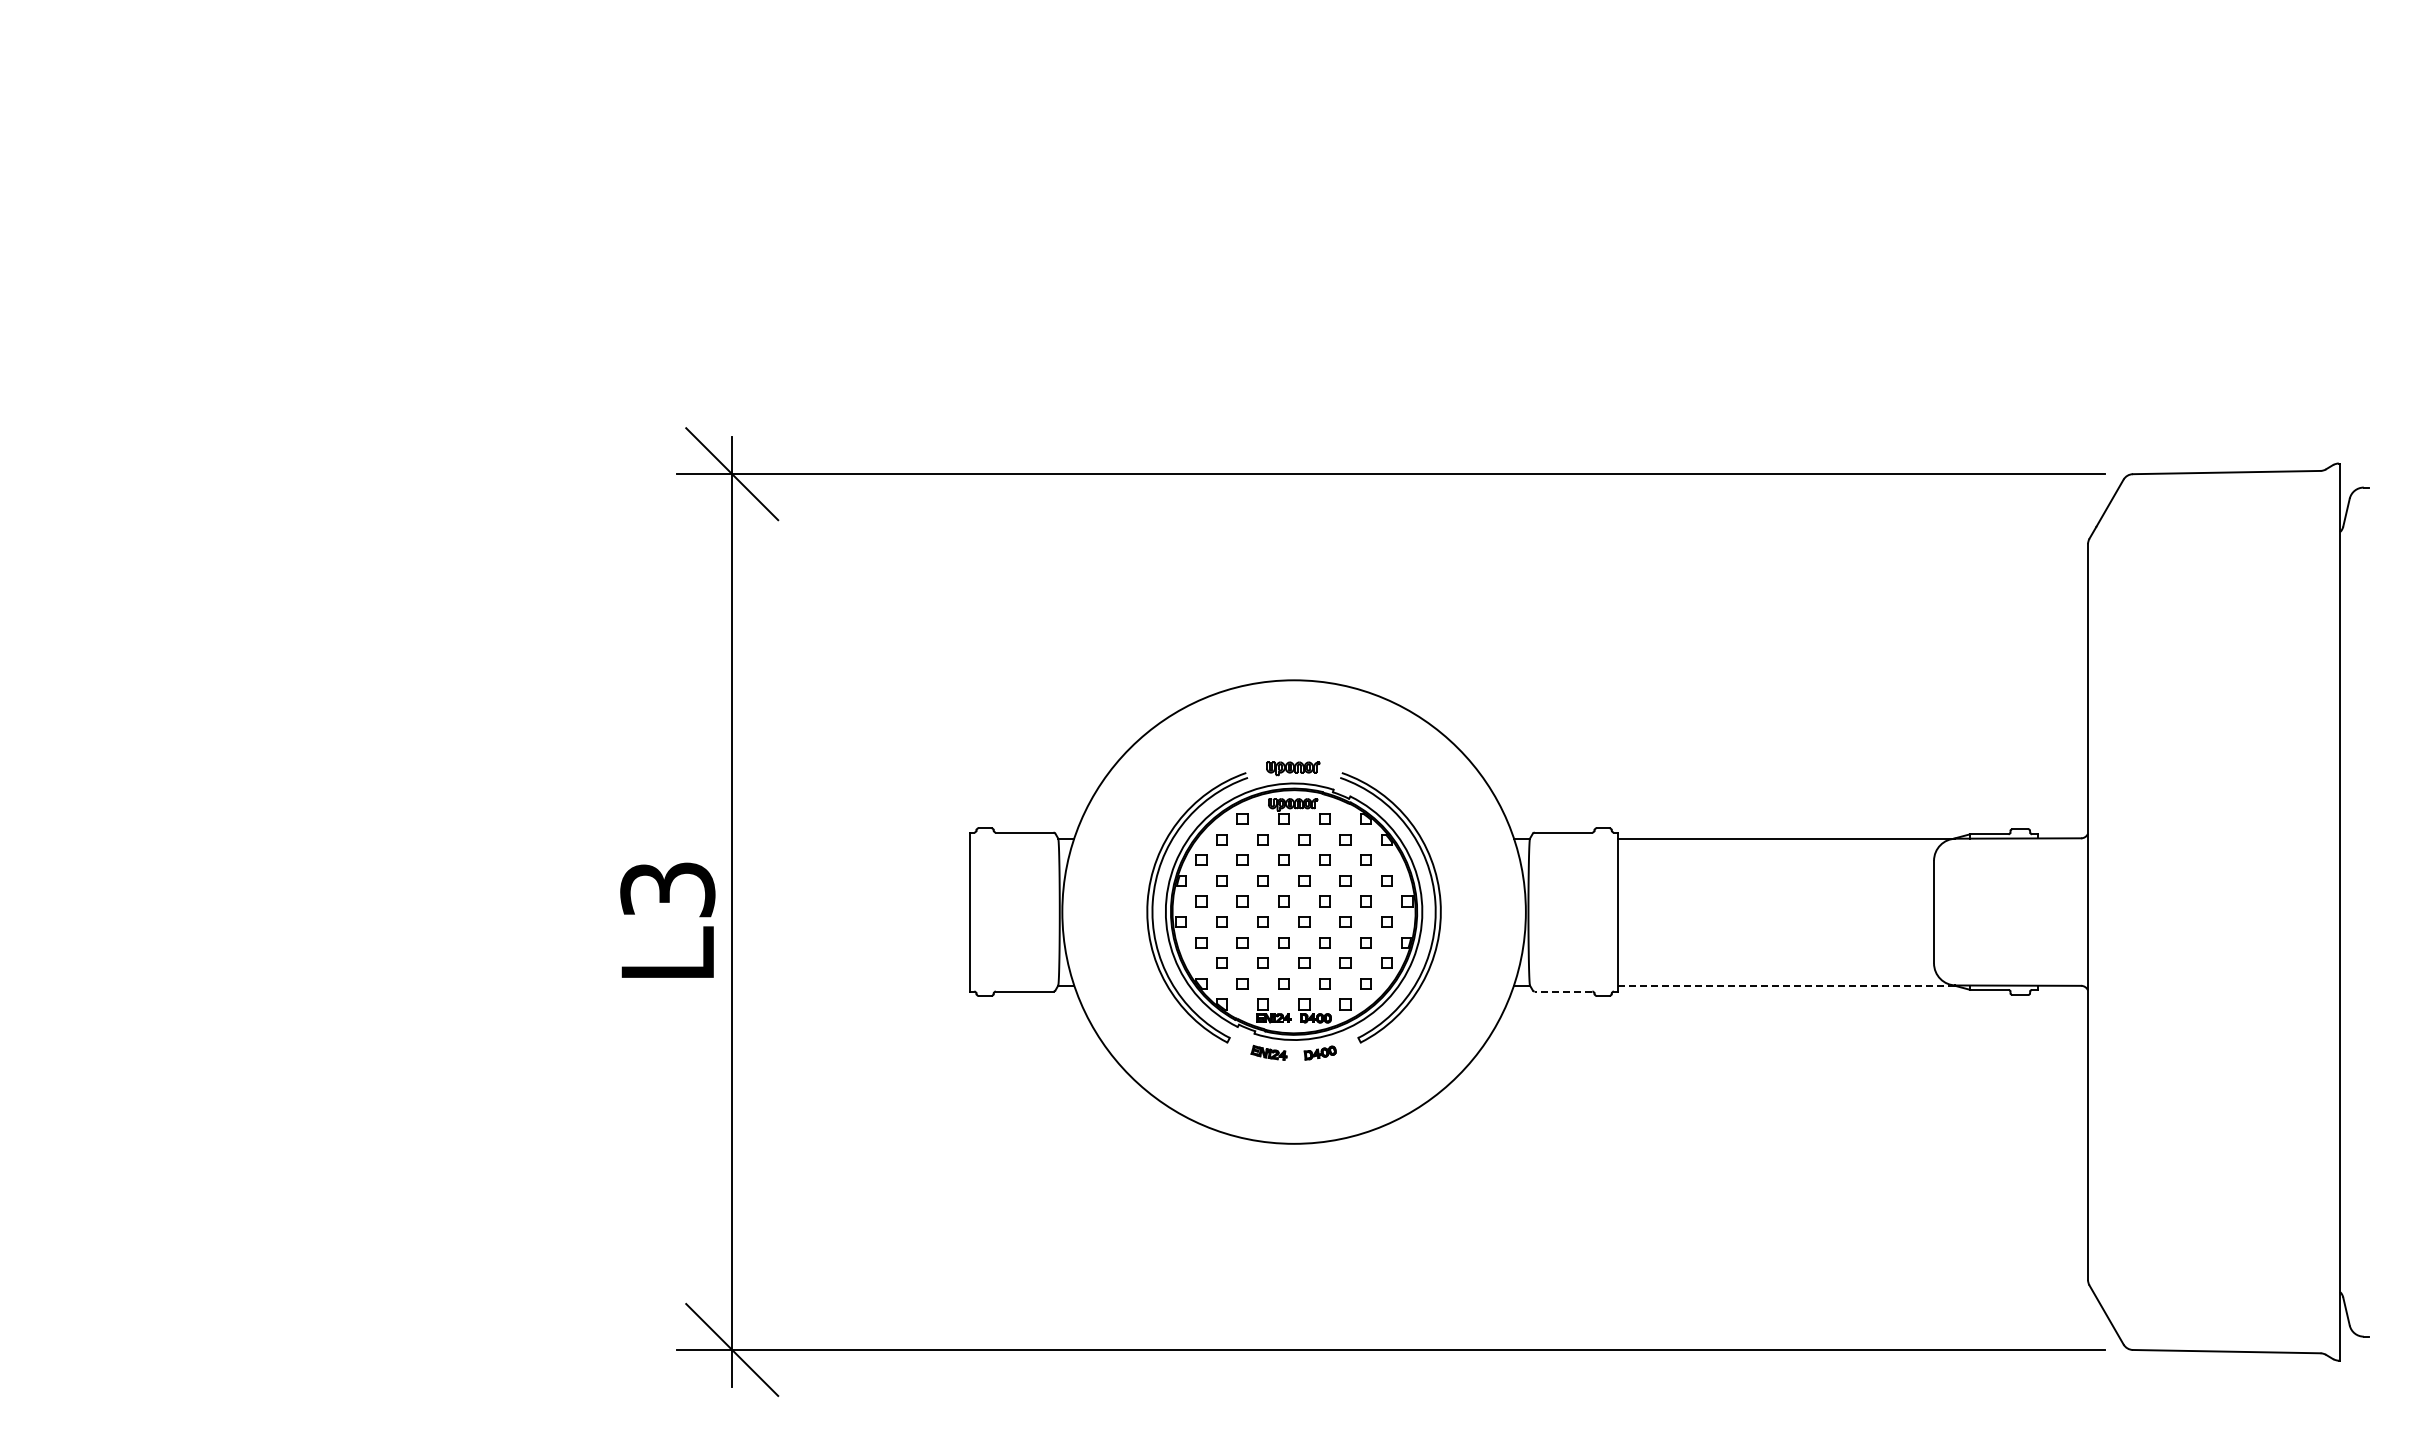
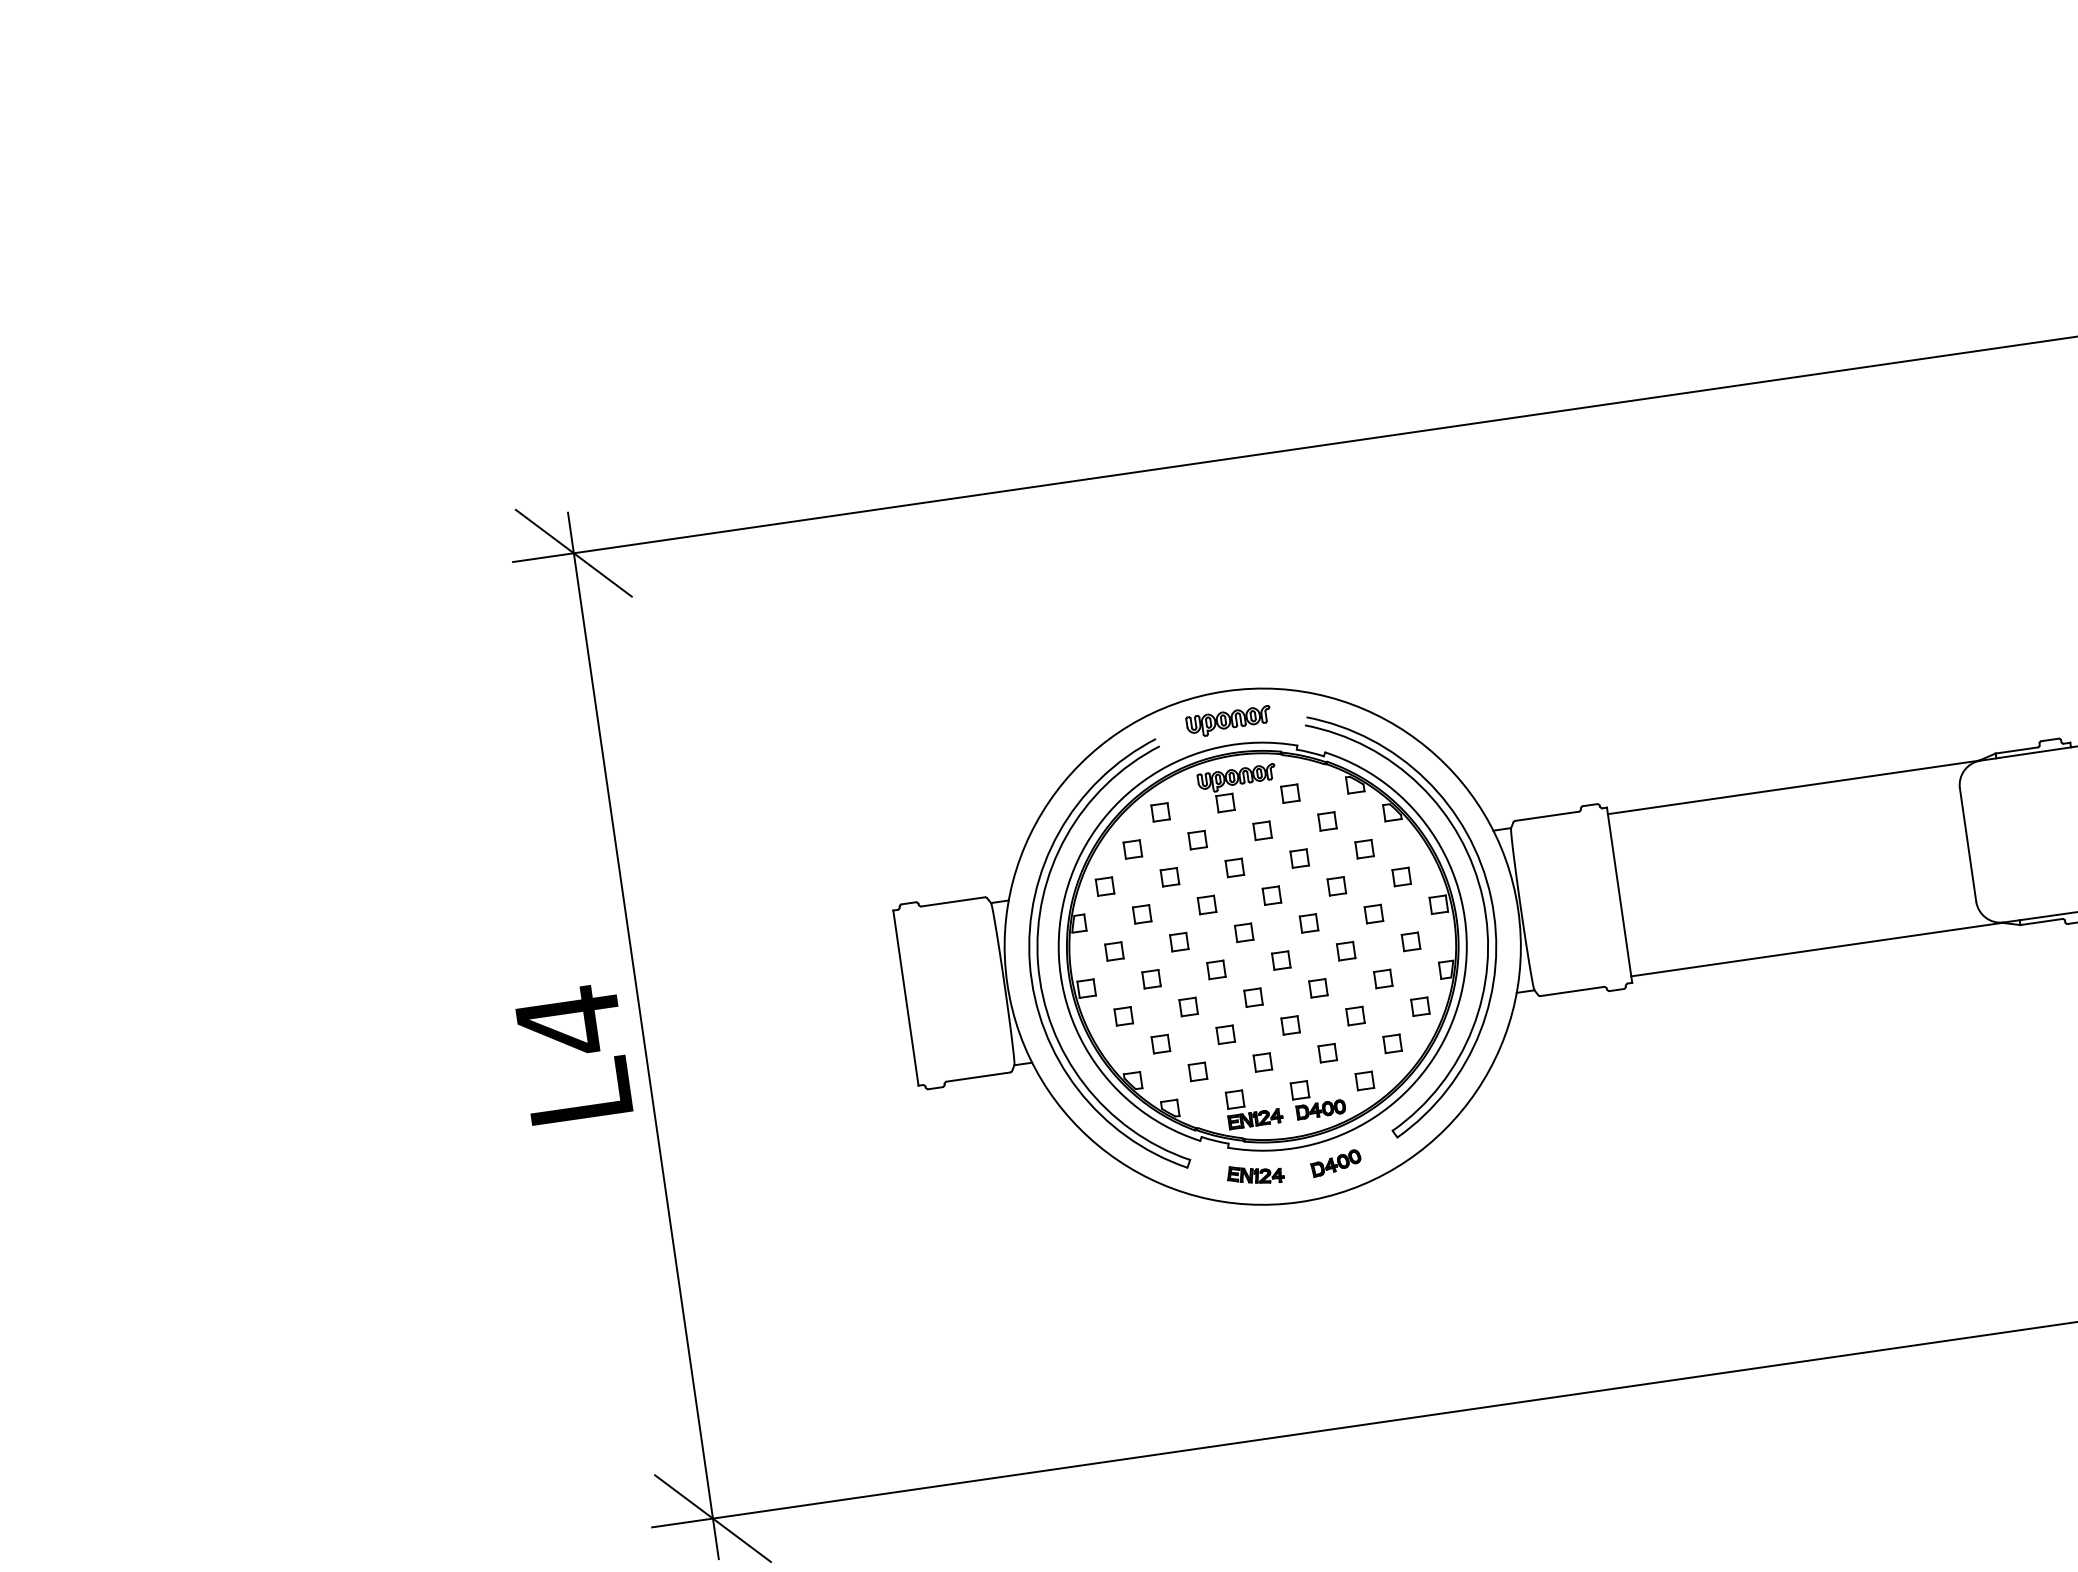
text: (667, 890) -> (568, 1022), L3 -> L4
part: (1293, 910) -> (1261, 945), size x1.43
line: (1786, 985) -> (1817, 949), dashed -> solid
line: (1563, 991) -> (1572, 991), dashed -> solid

